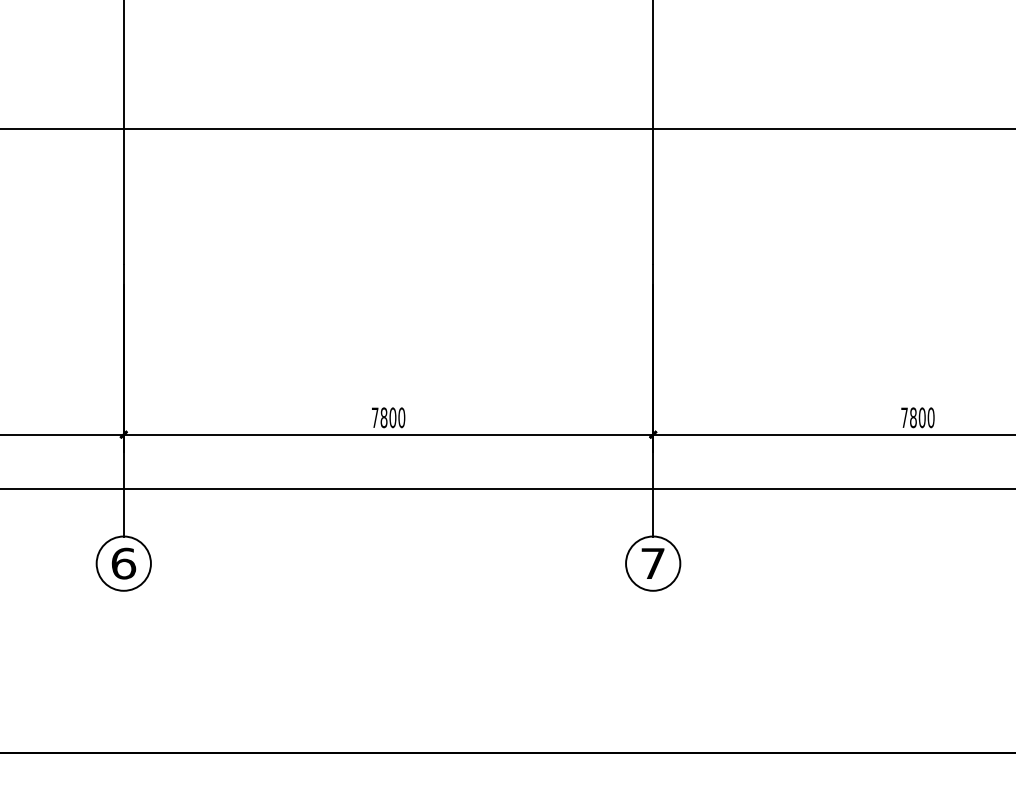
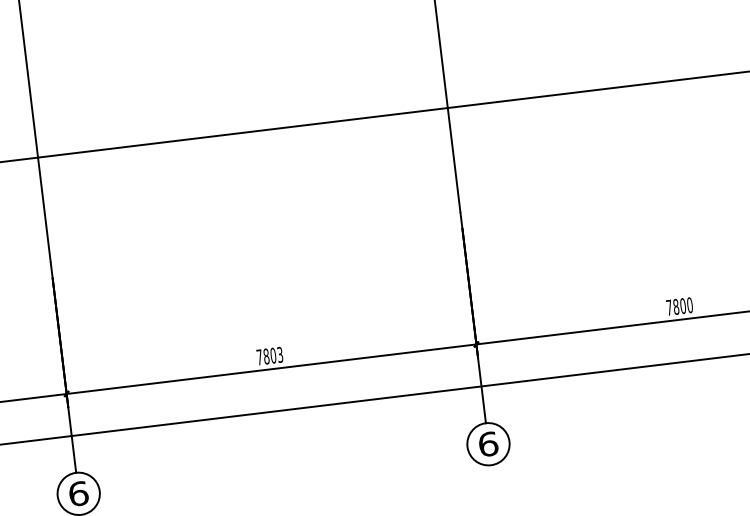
text: (401, 417) -> (279, 354), 7800 -> 7803
text: (653, 563) -> (488, 444), 7 -> 6

